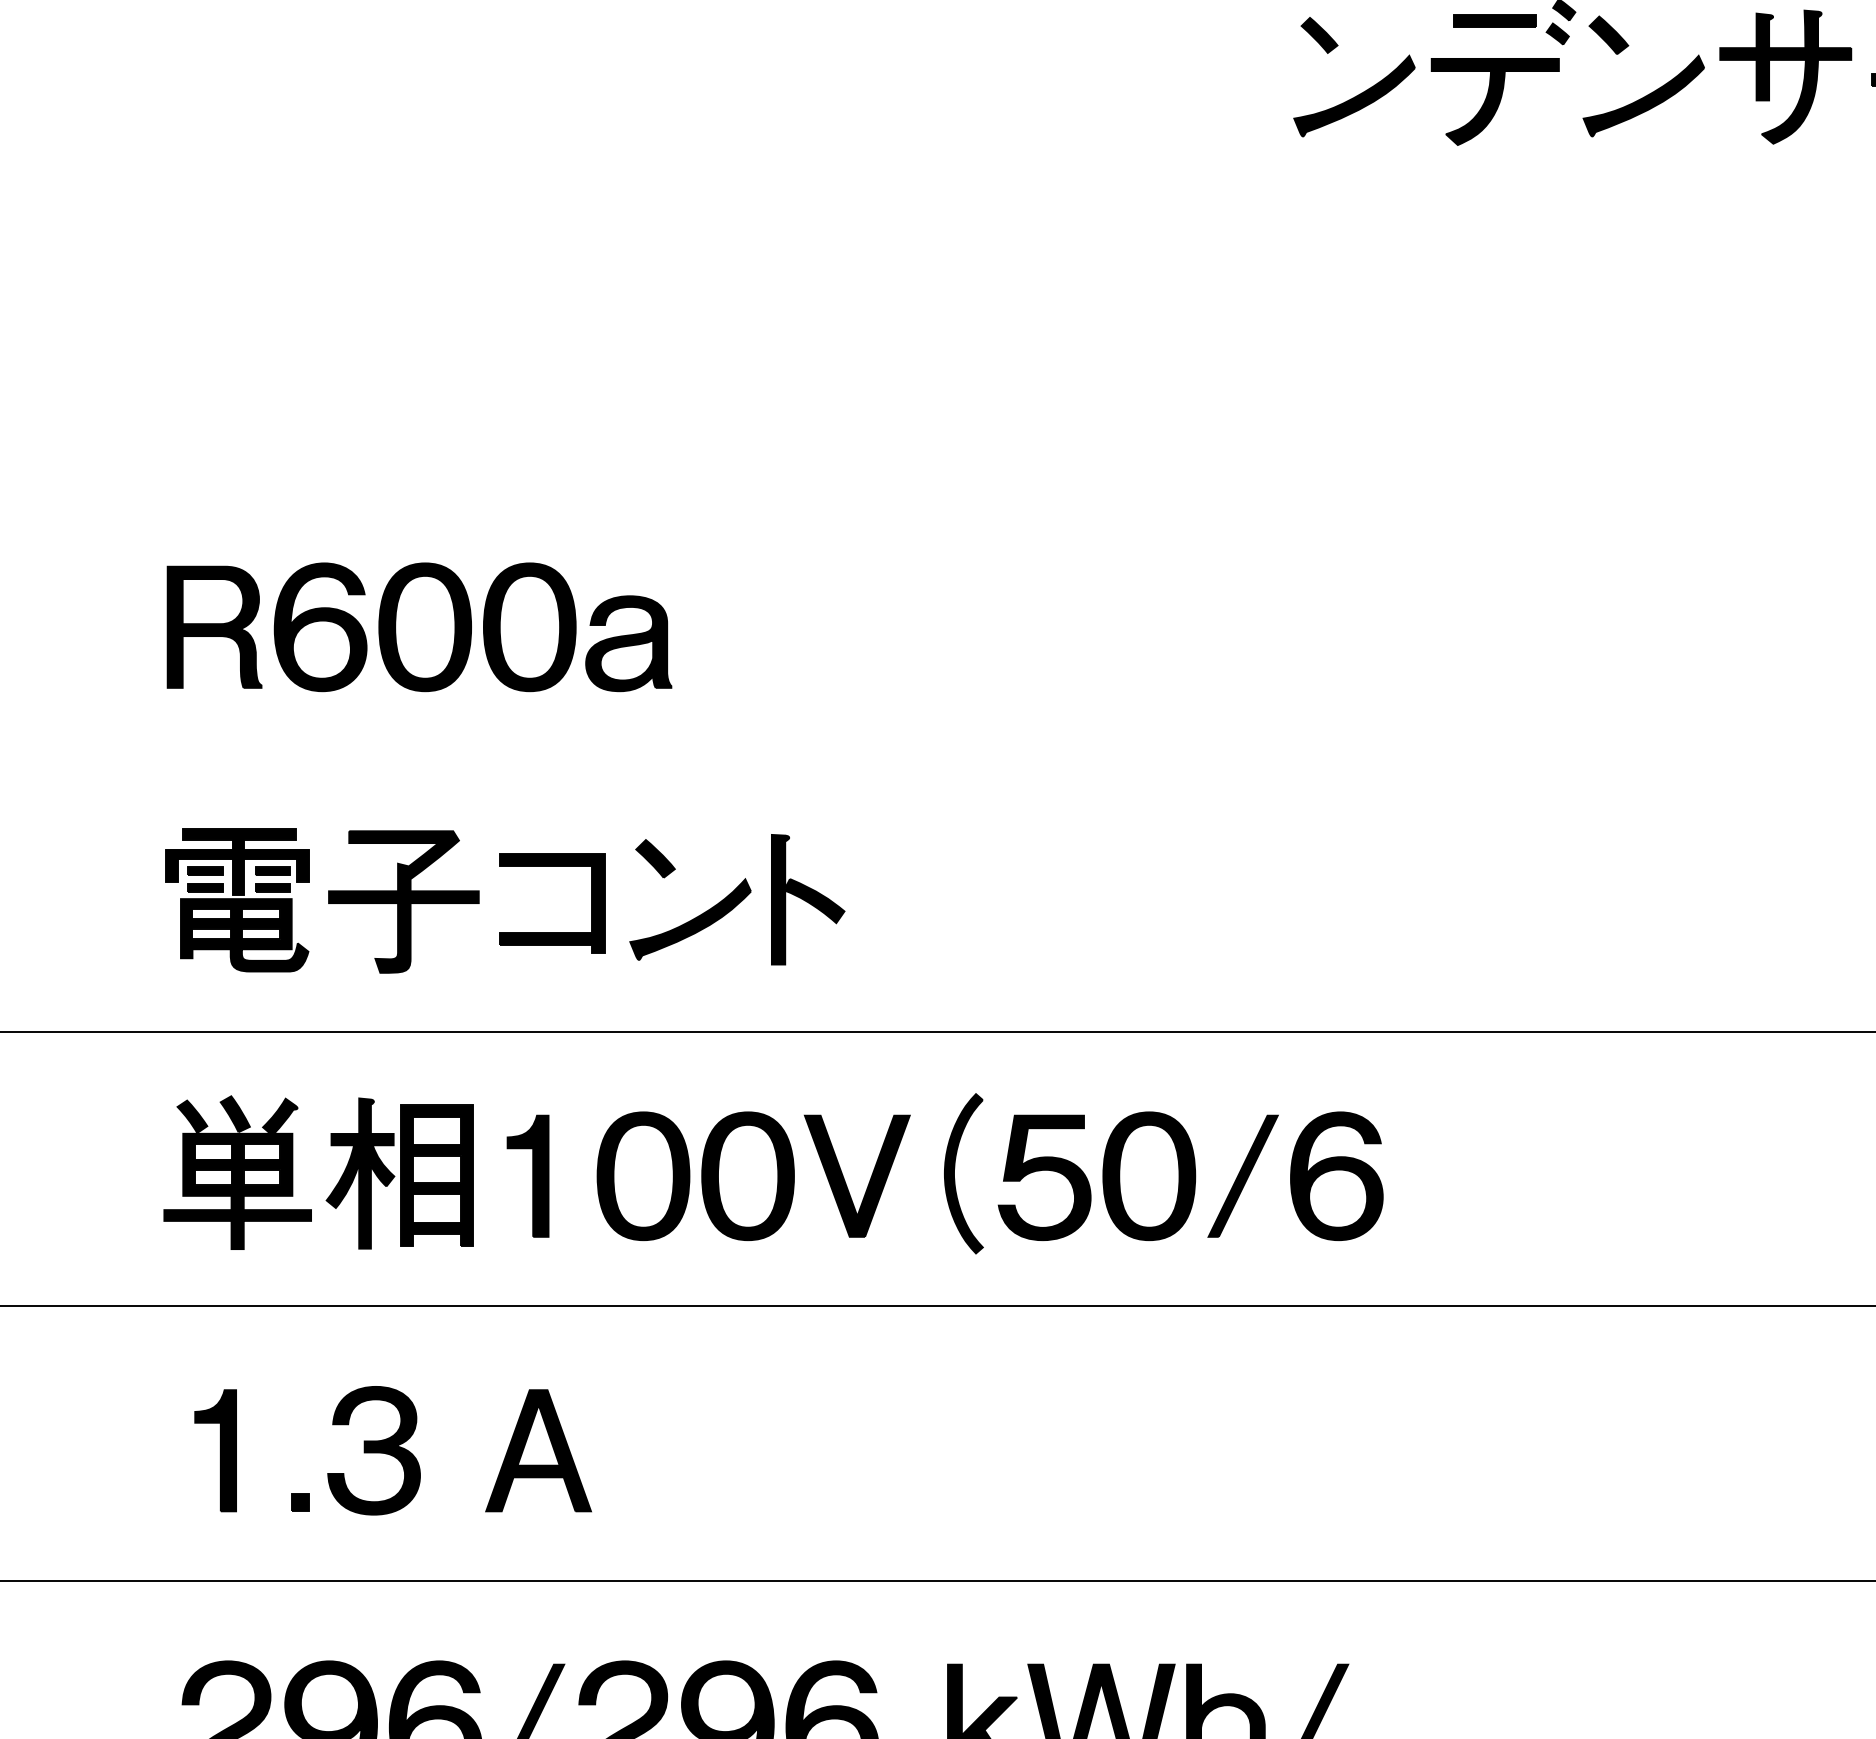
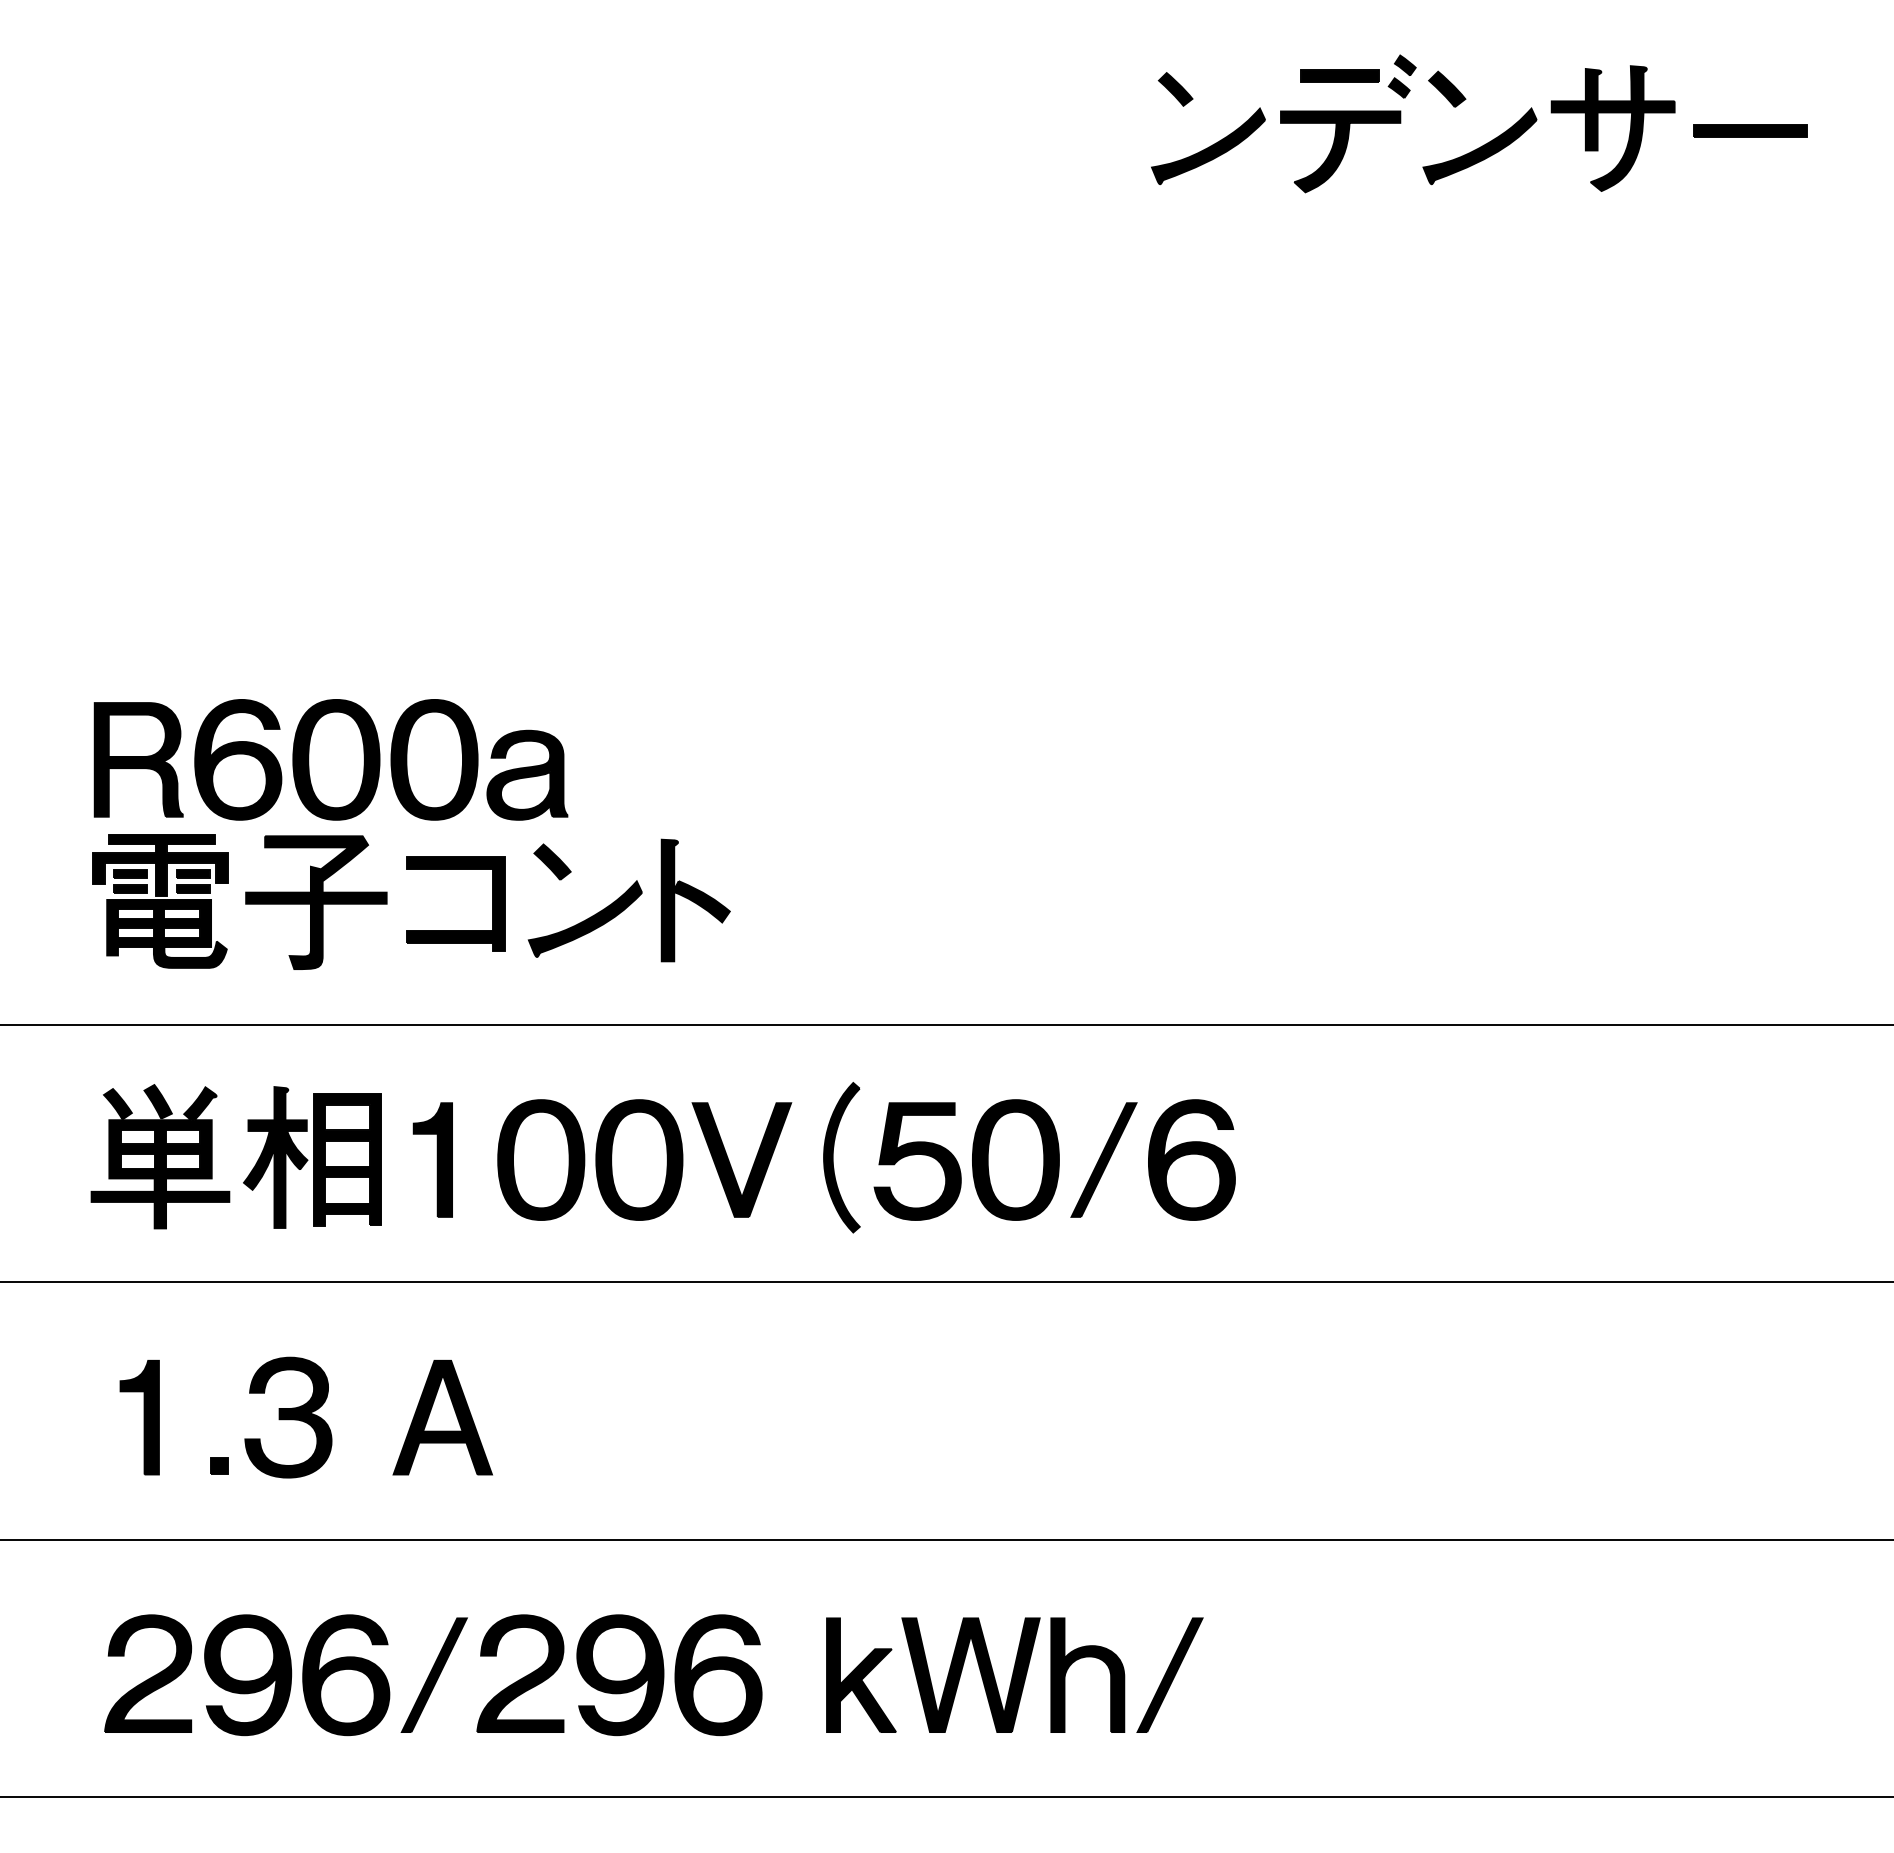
part: (418, 626) -> (330, 759), moved

